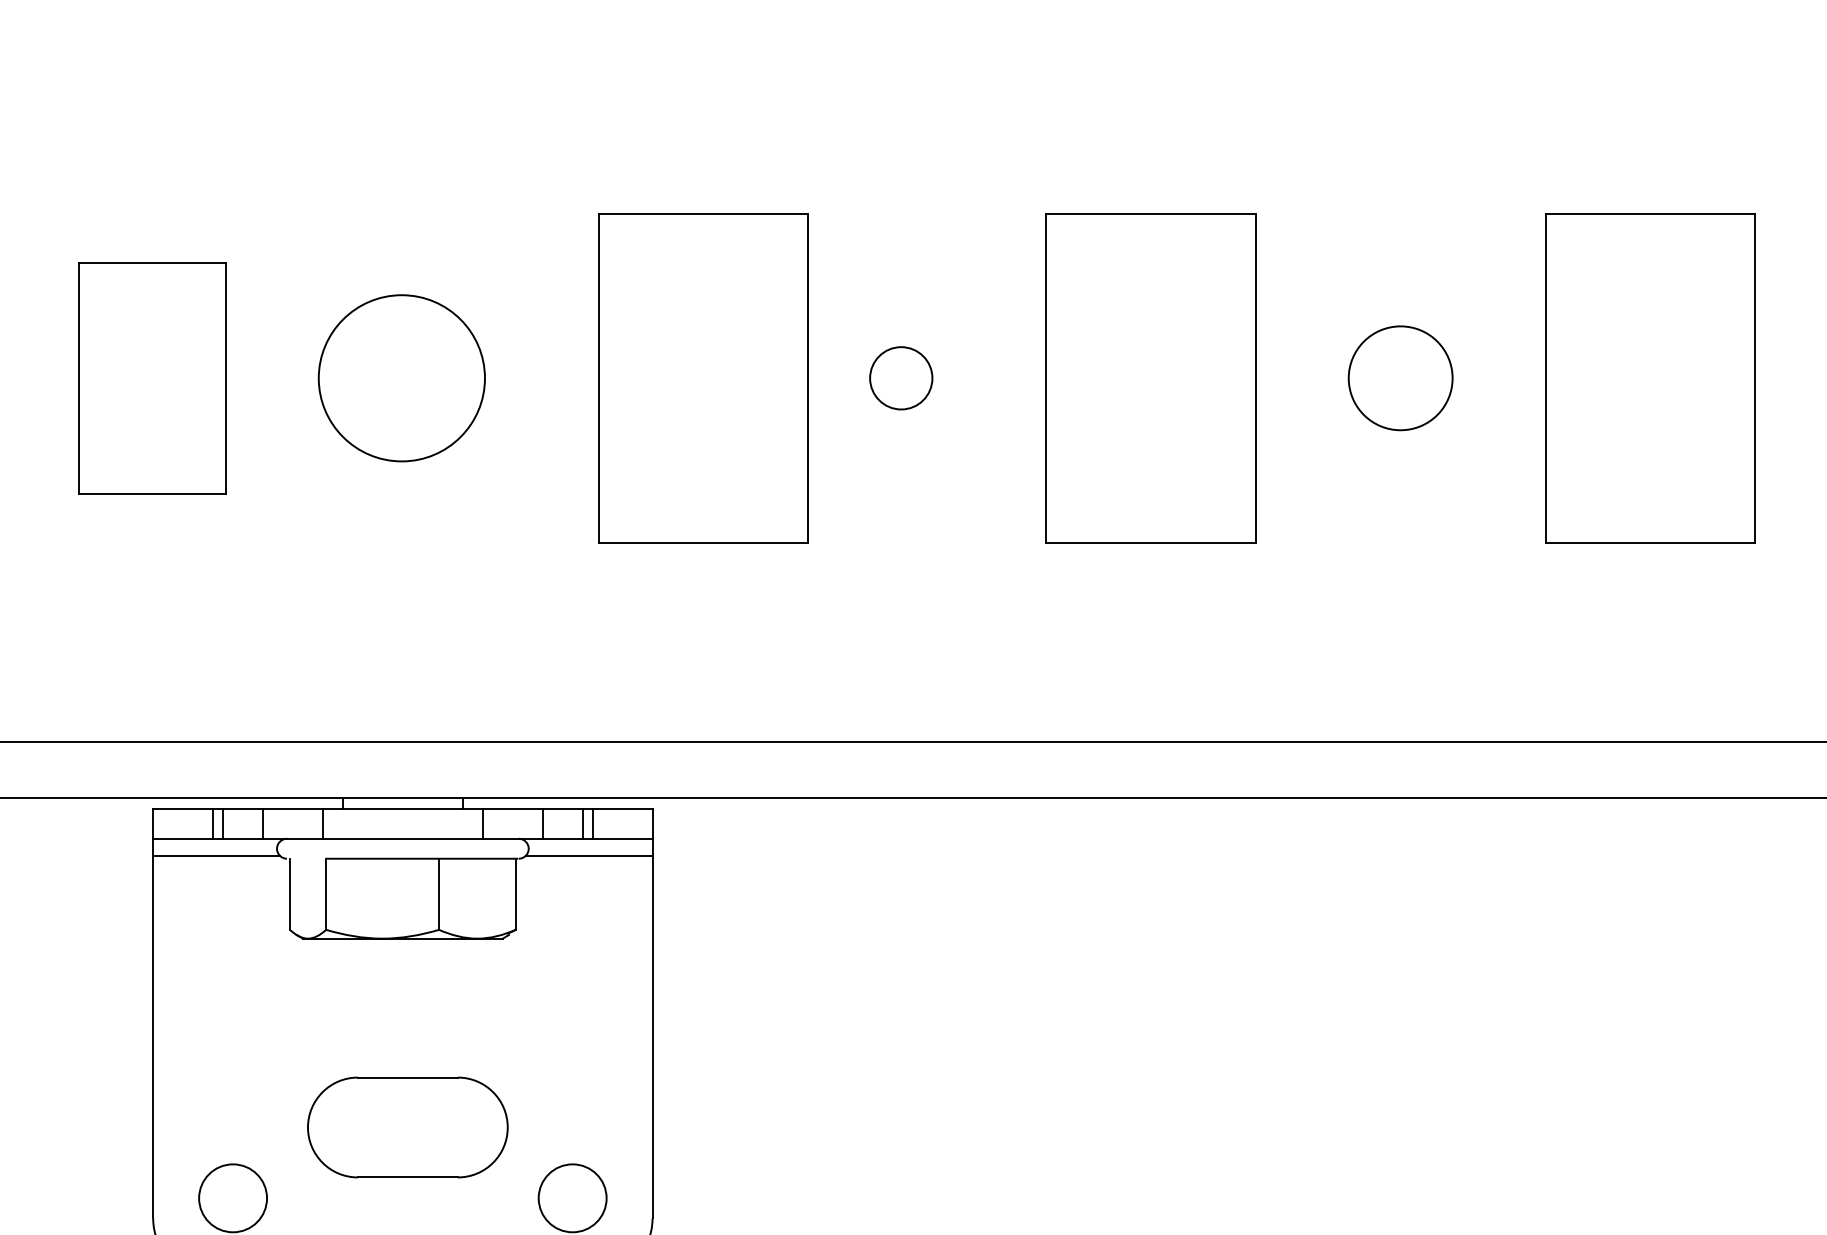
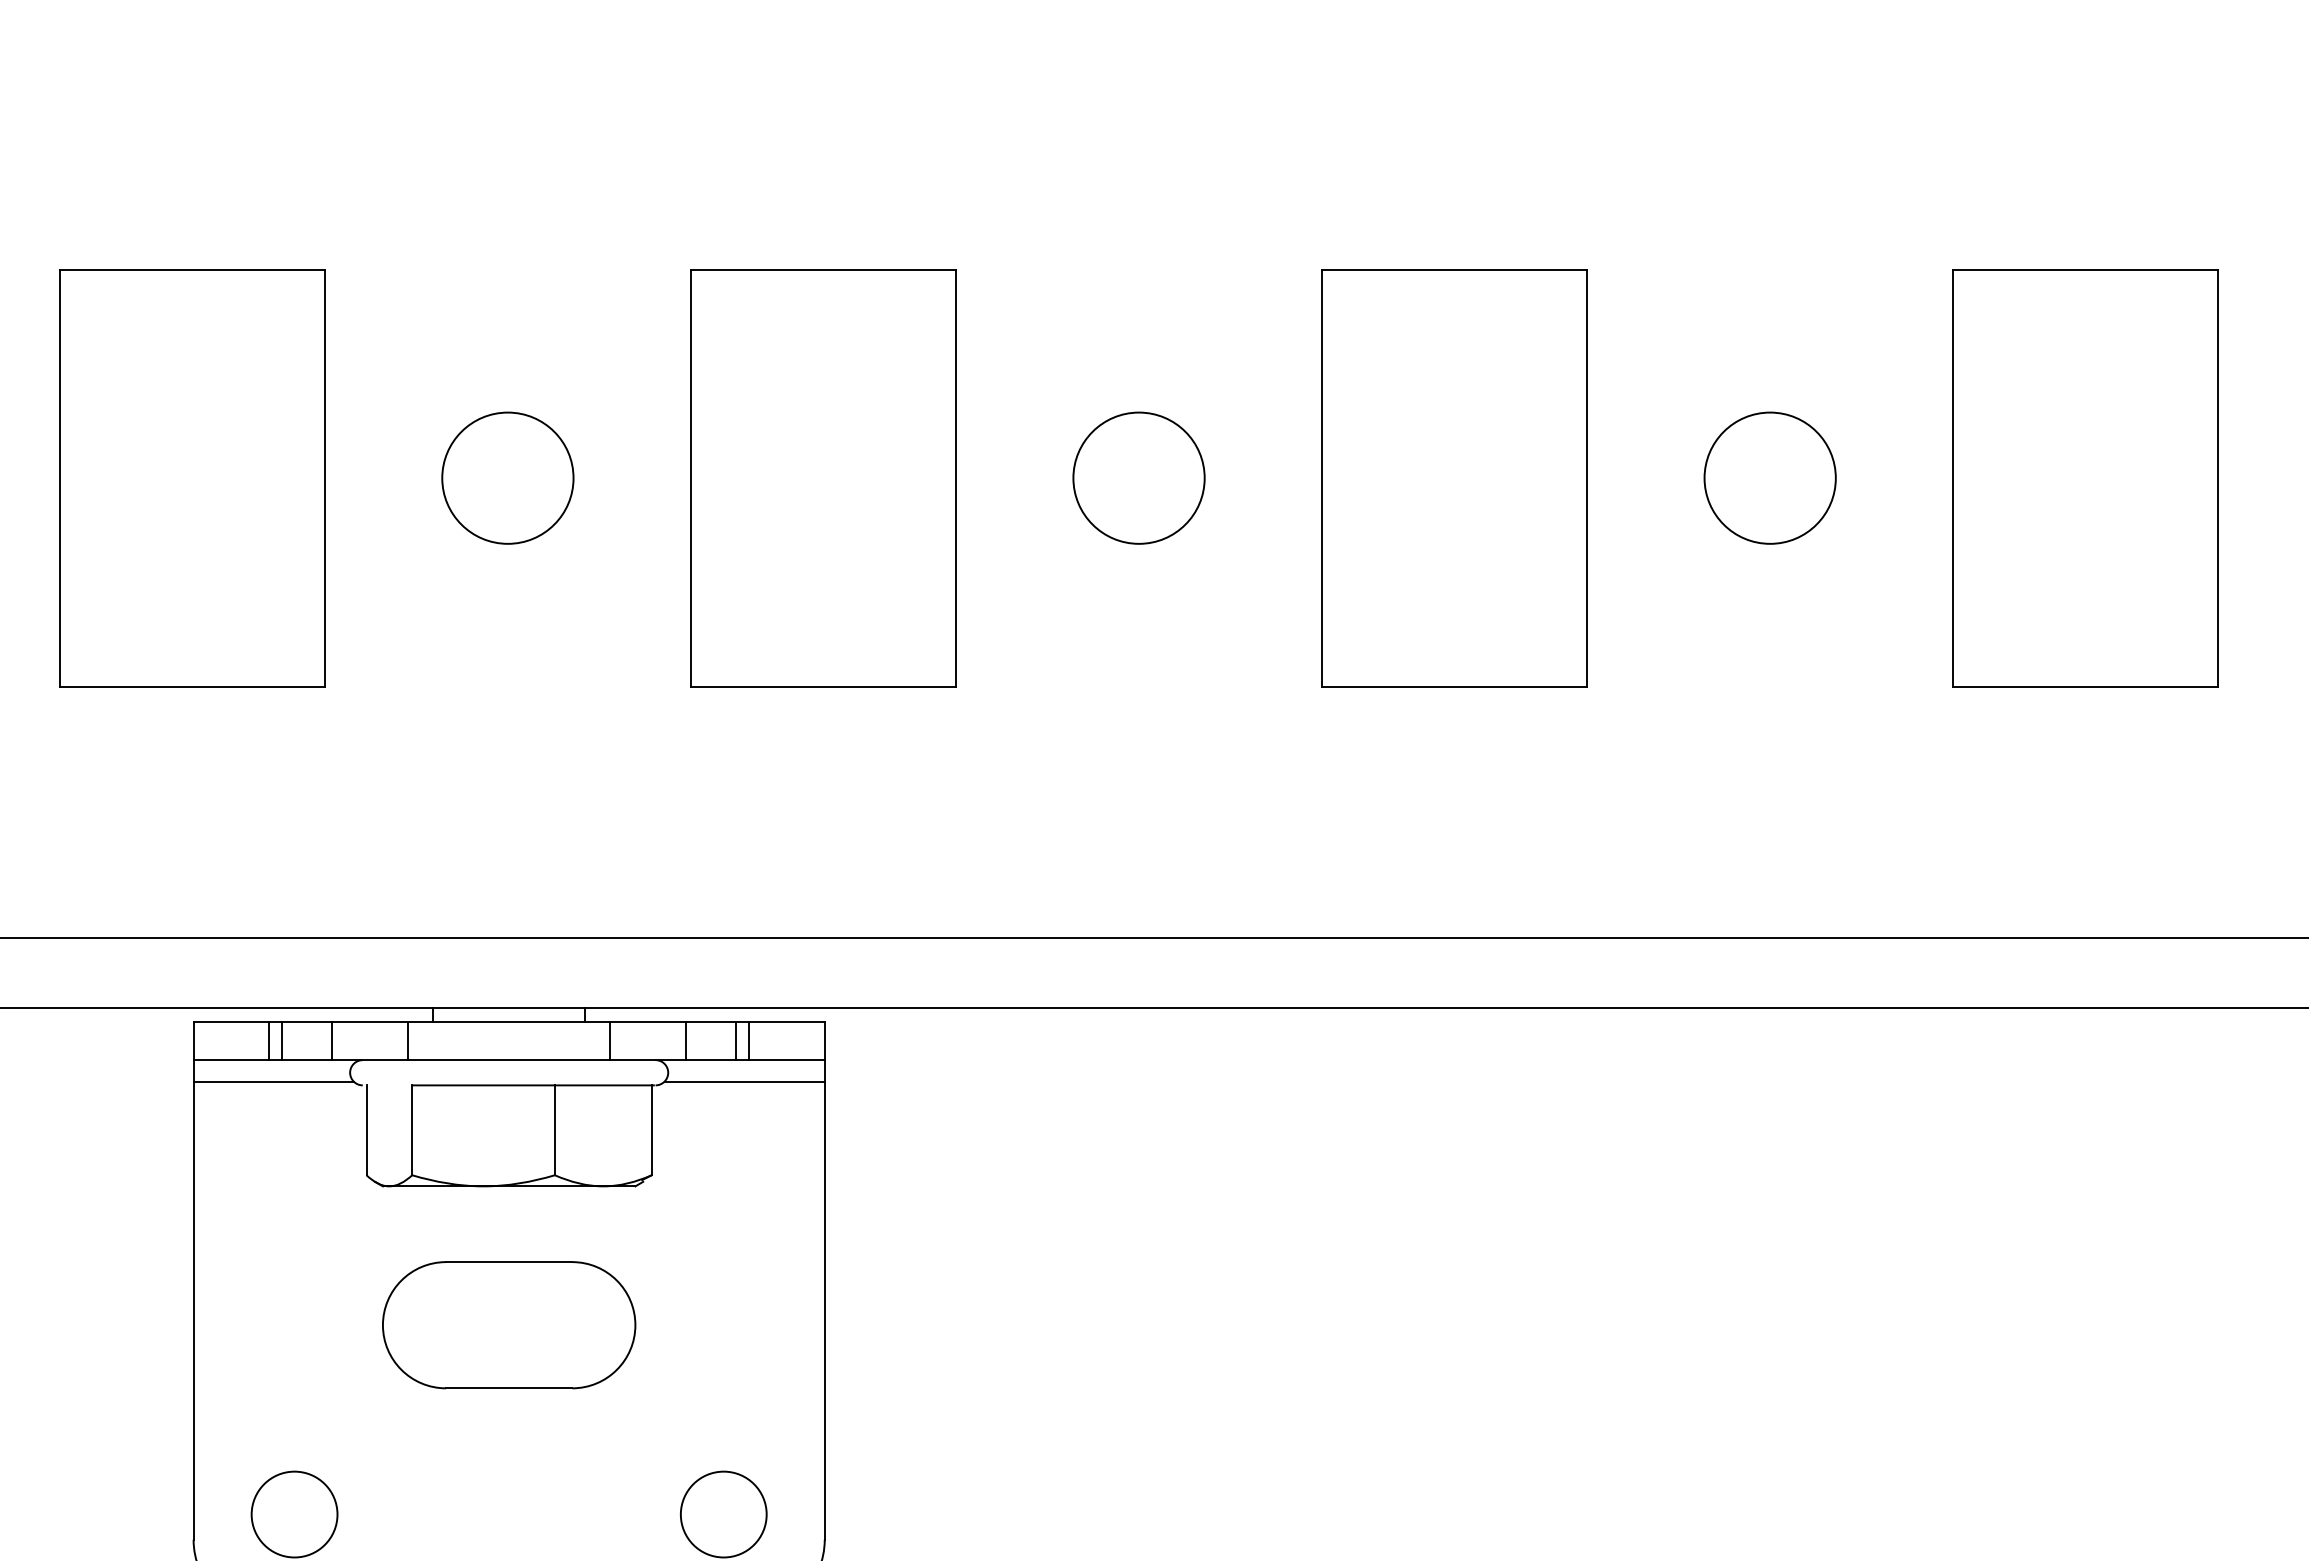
part: (151, 378) -> (191, 478), size x1.43
circle: (401, 378) -> (507, 478), size x0.62
part: (703, 378) -> (823, 478), moved
circle: (901, 378) -> (1139, 478), size x1.67
part: (407, 1127) -> (508, 1325), moved

